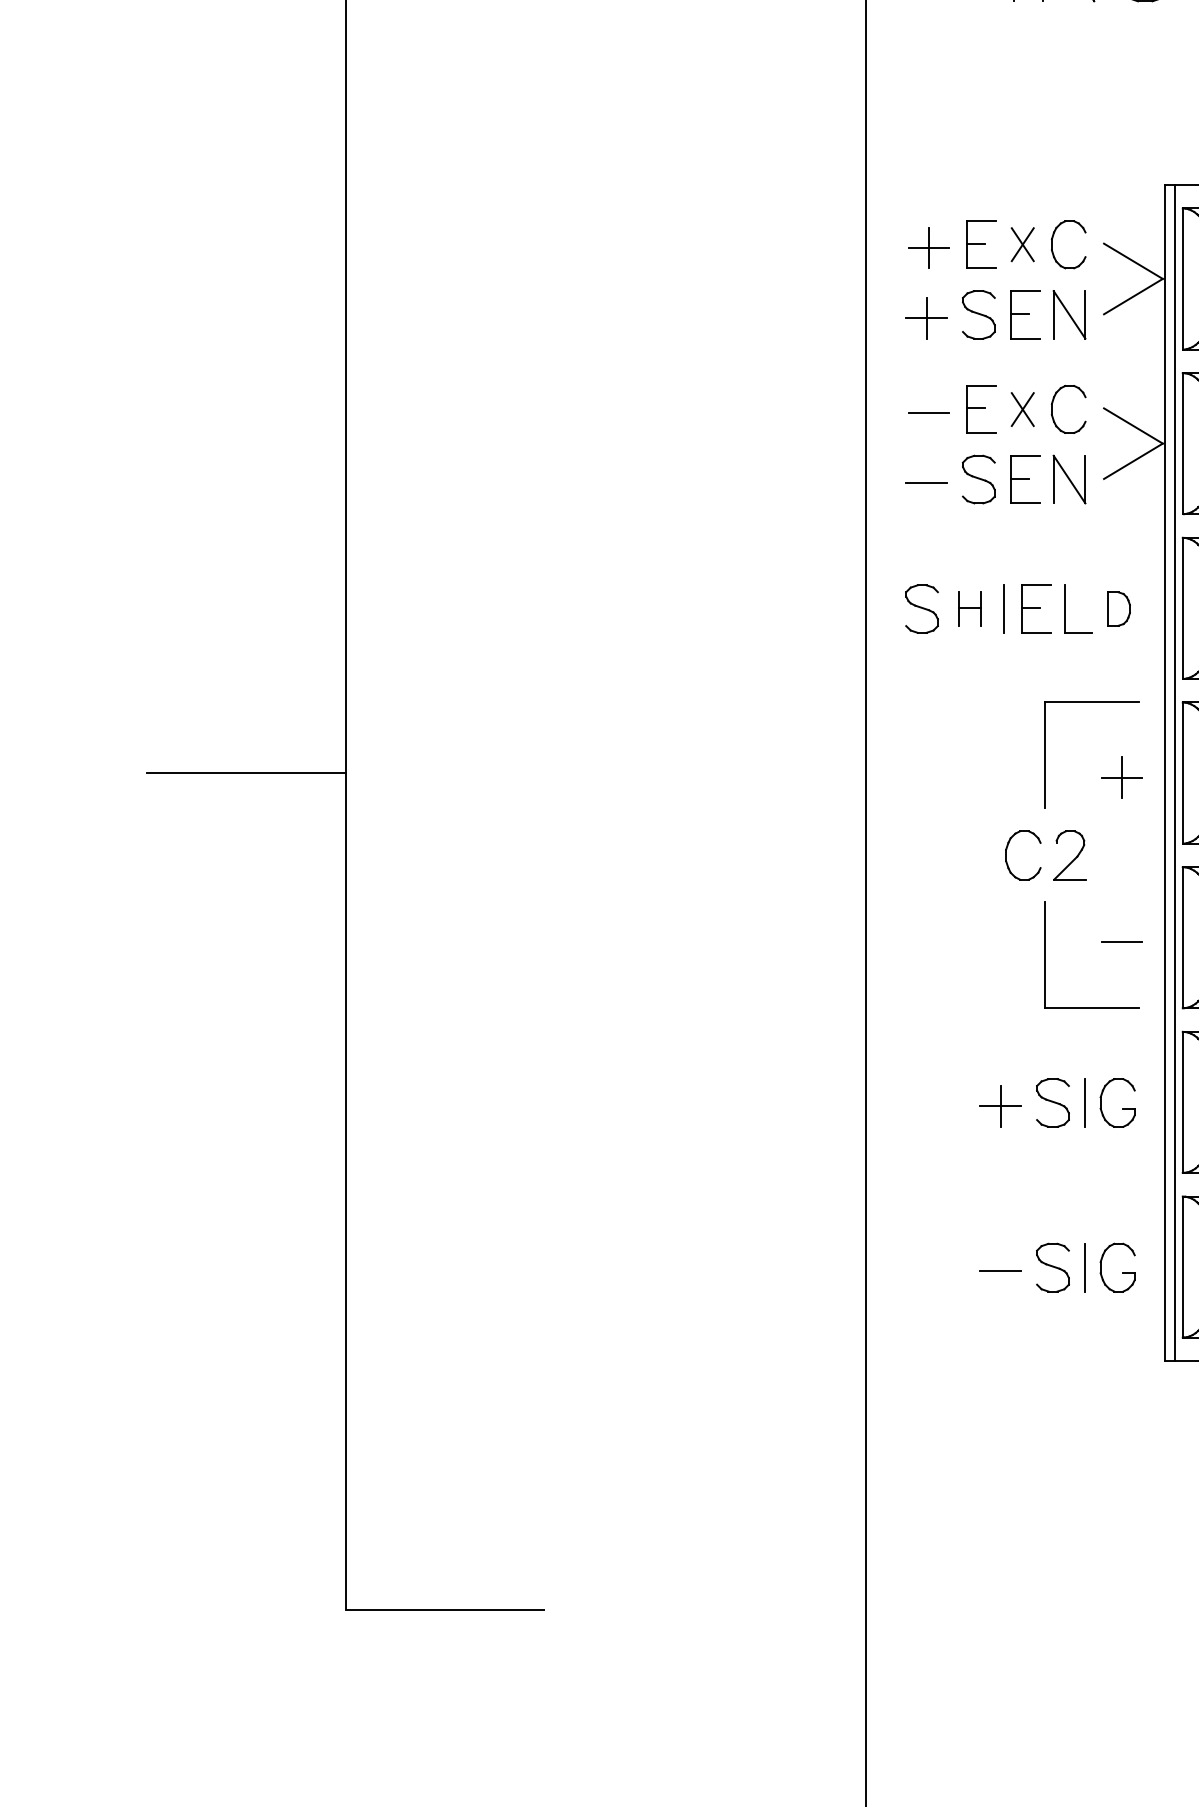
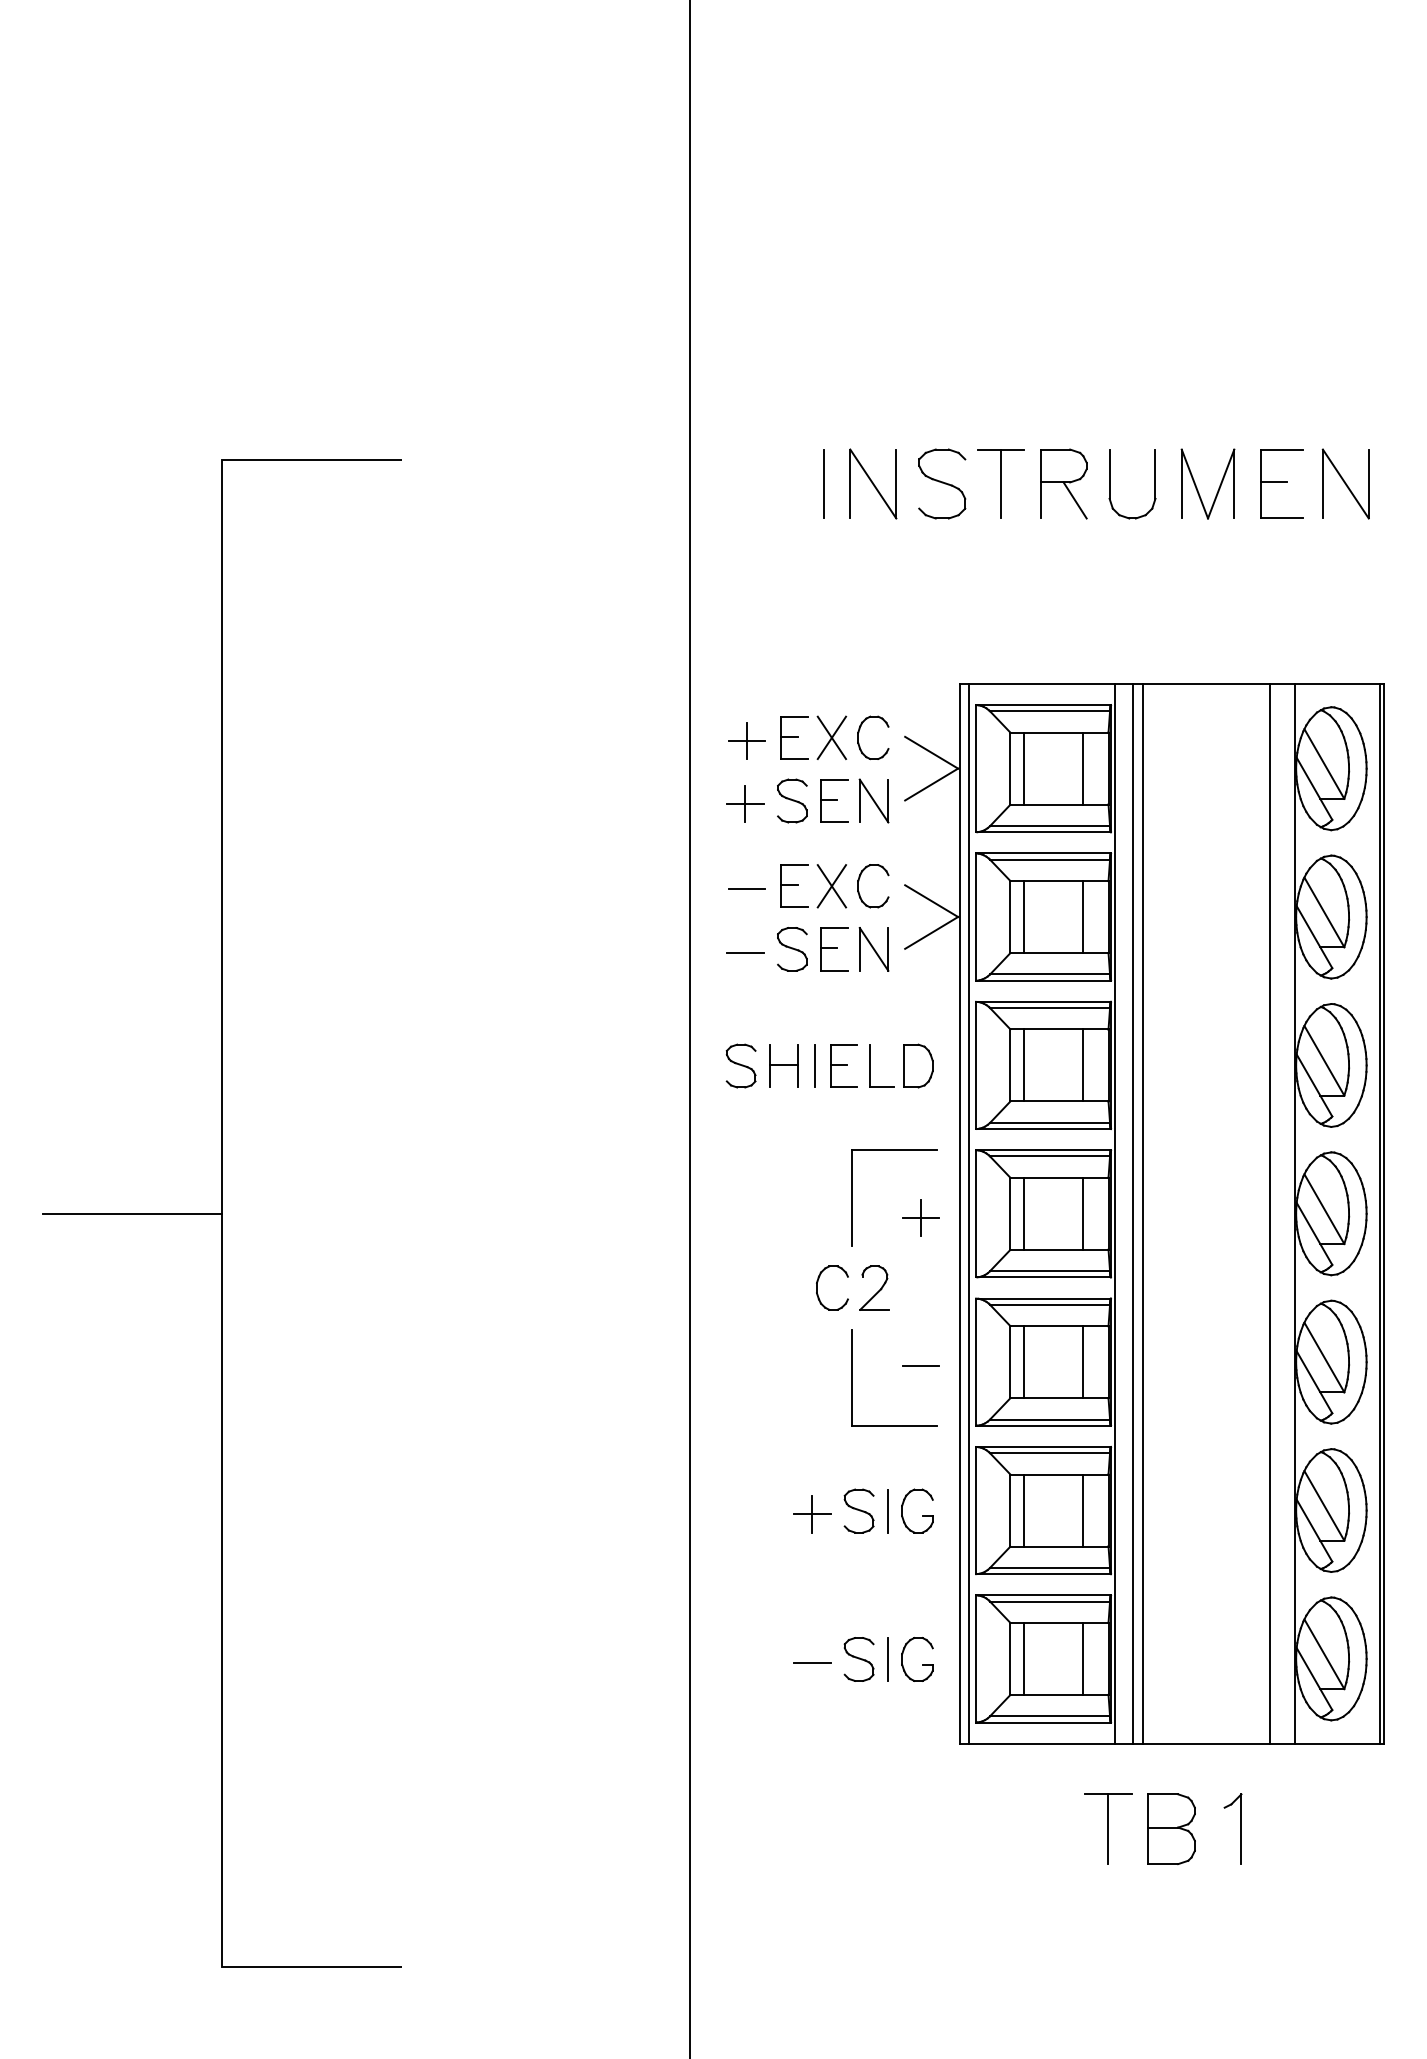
part: (1022, 244) -> (831, 737), size x1.43
part: (1022, 409) -> (831, 886), size x1.43
part: (969, 608) -> (783, 1065), size x1.43
part: (1118, 608) -> (918, 1065), size x1.43

